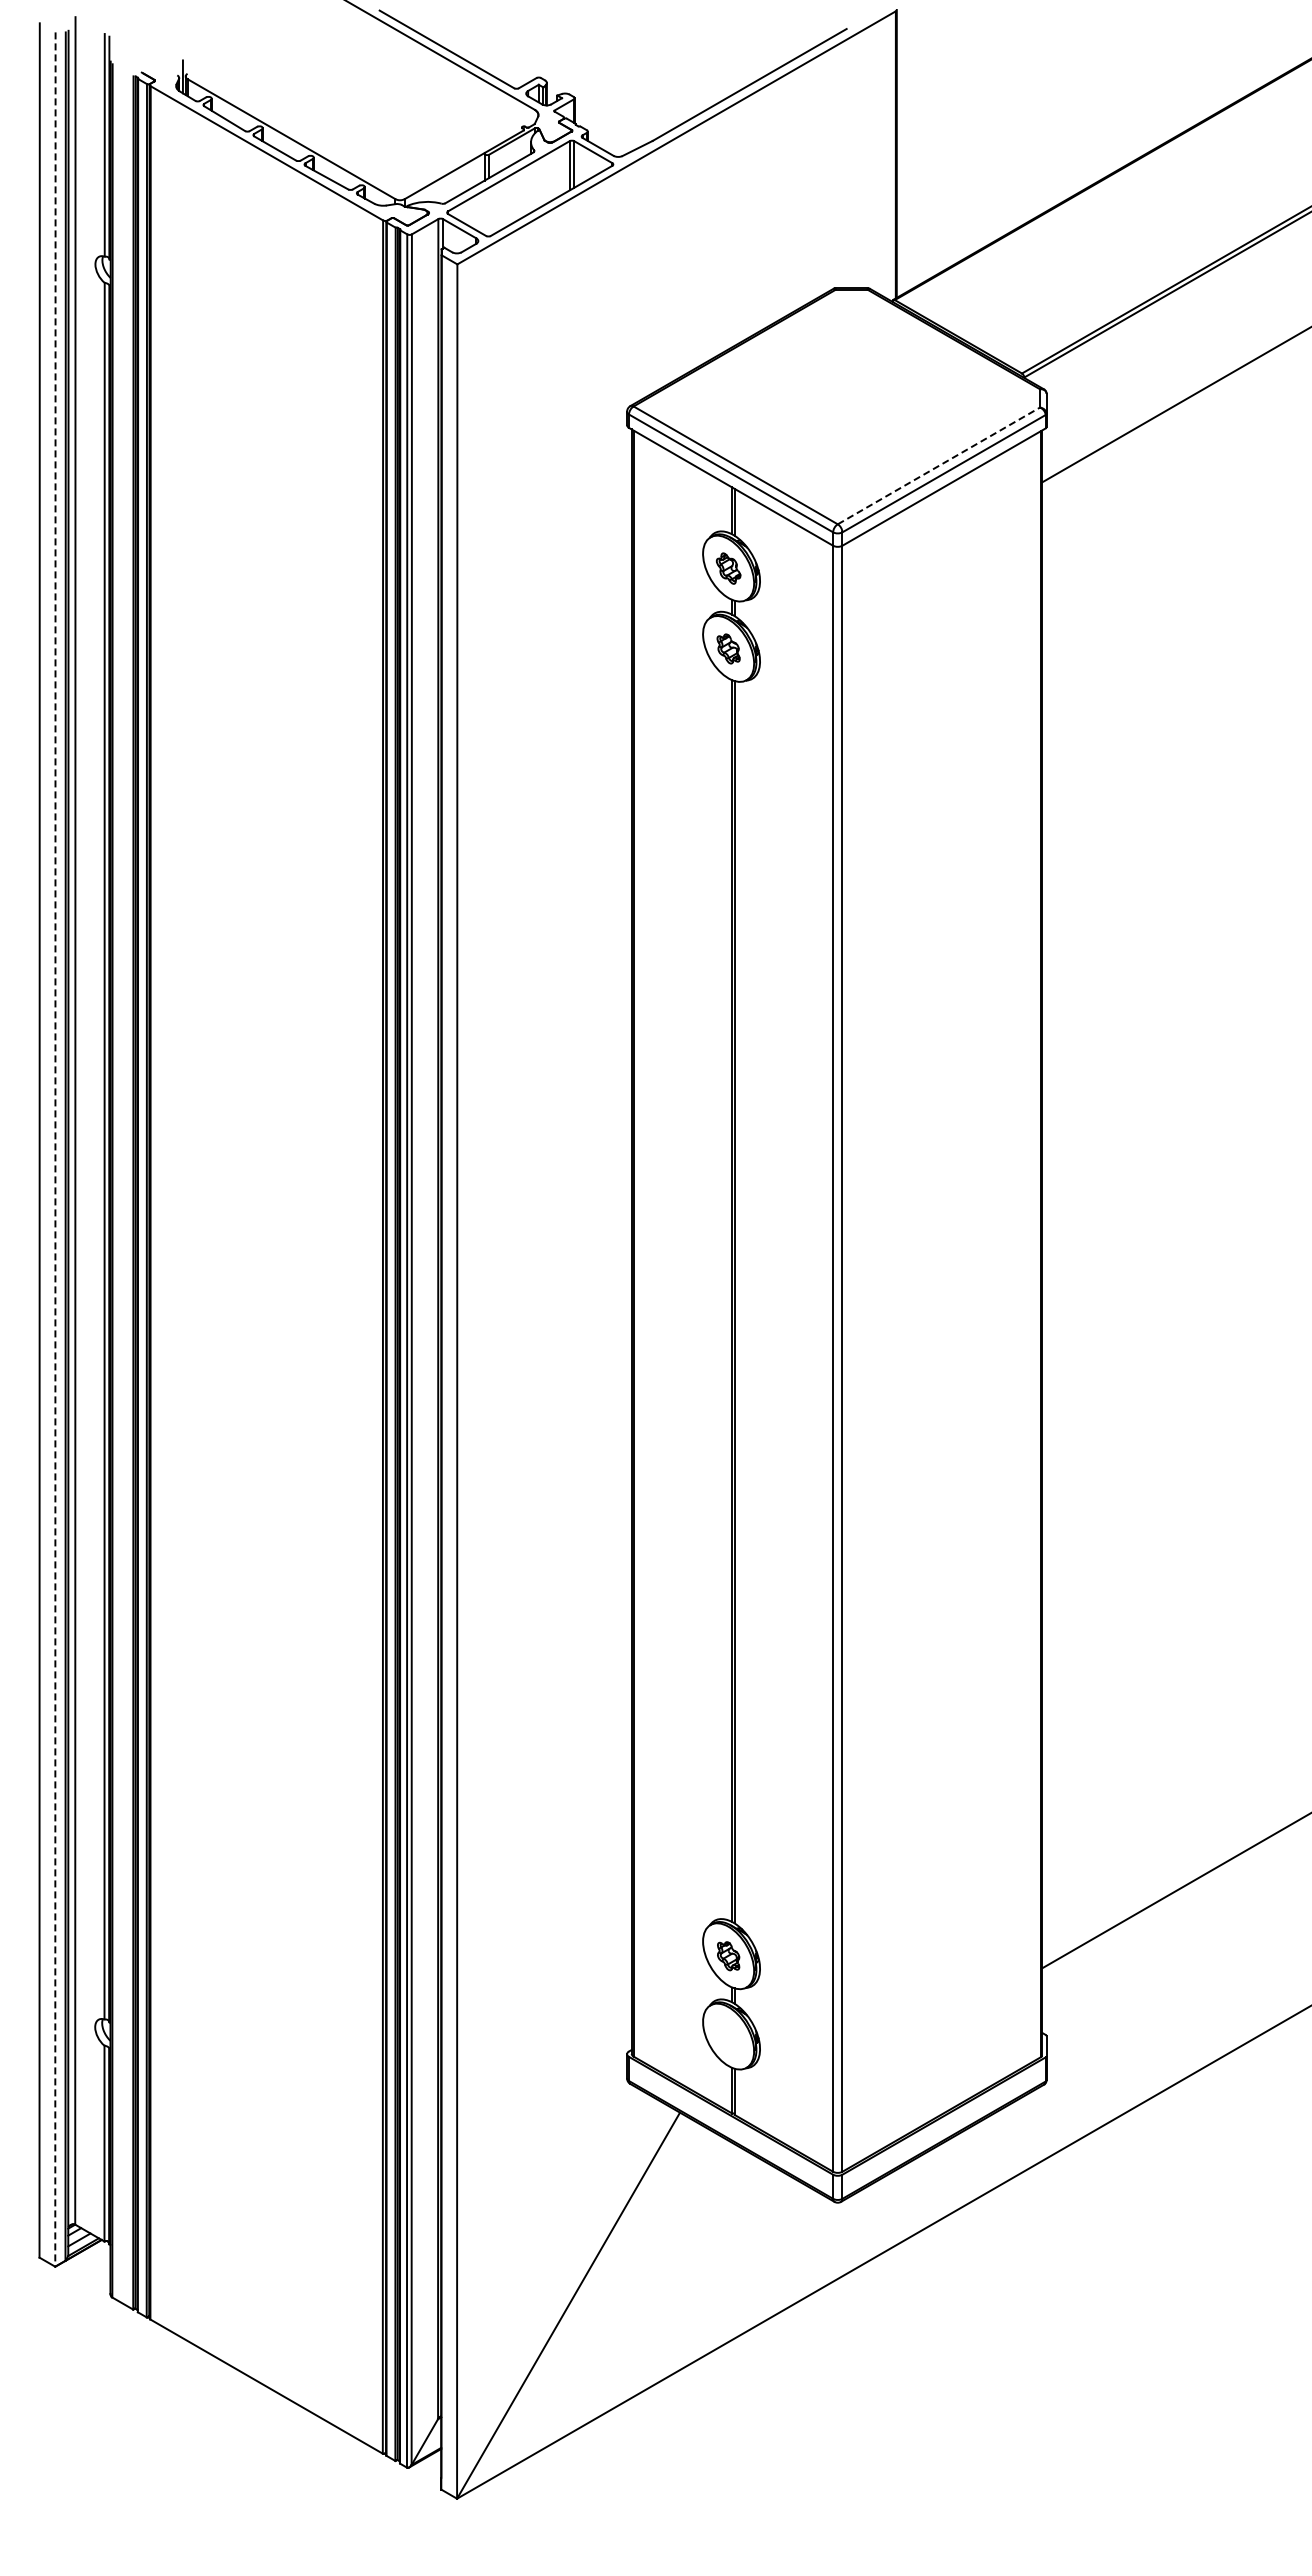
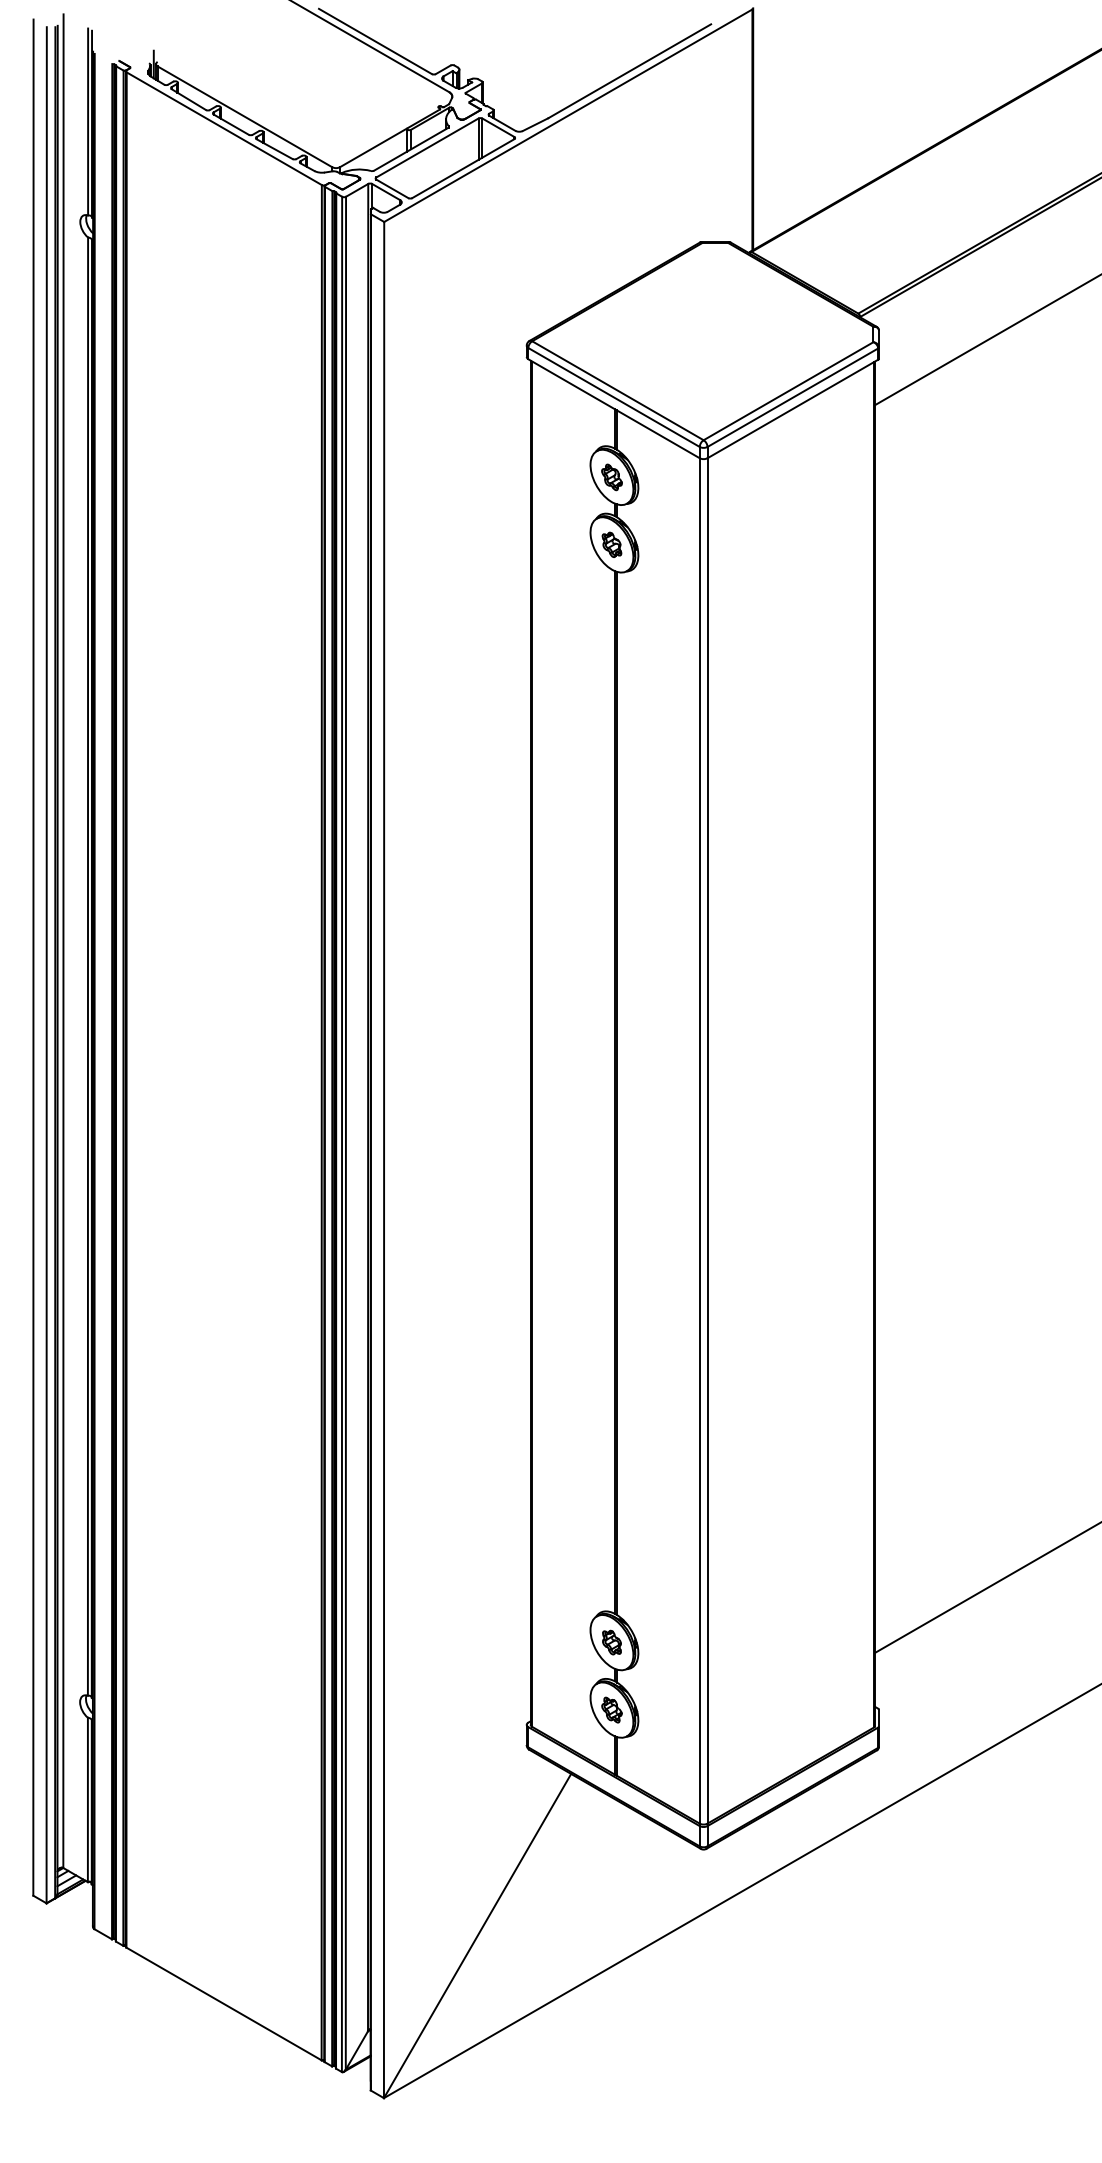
line: (938, 465) -> (788, 390), dashed -> solid
line: (55, 1150) -> (46, 966), dashed -> solid
part: (728, 2036) -> (611, 1710), added

